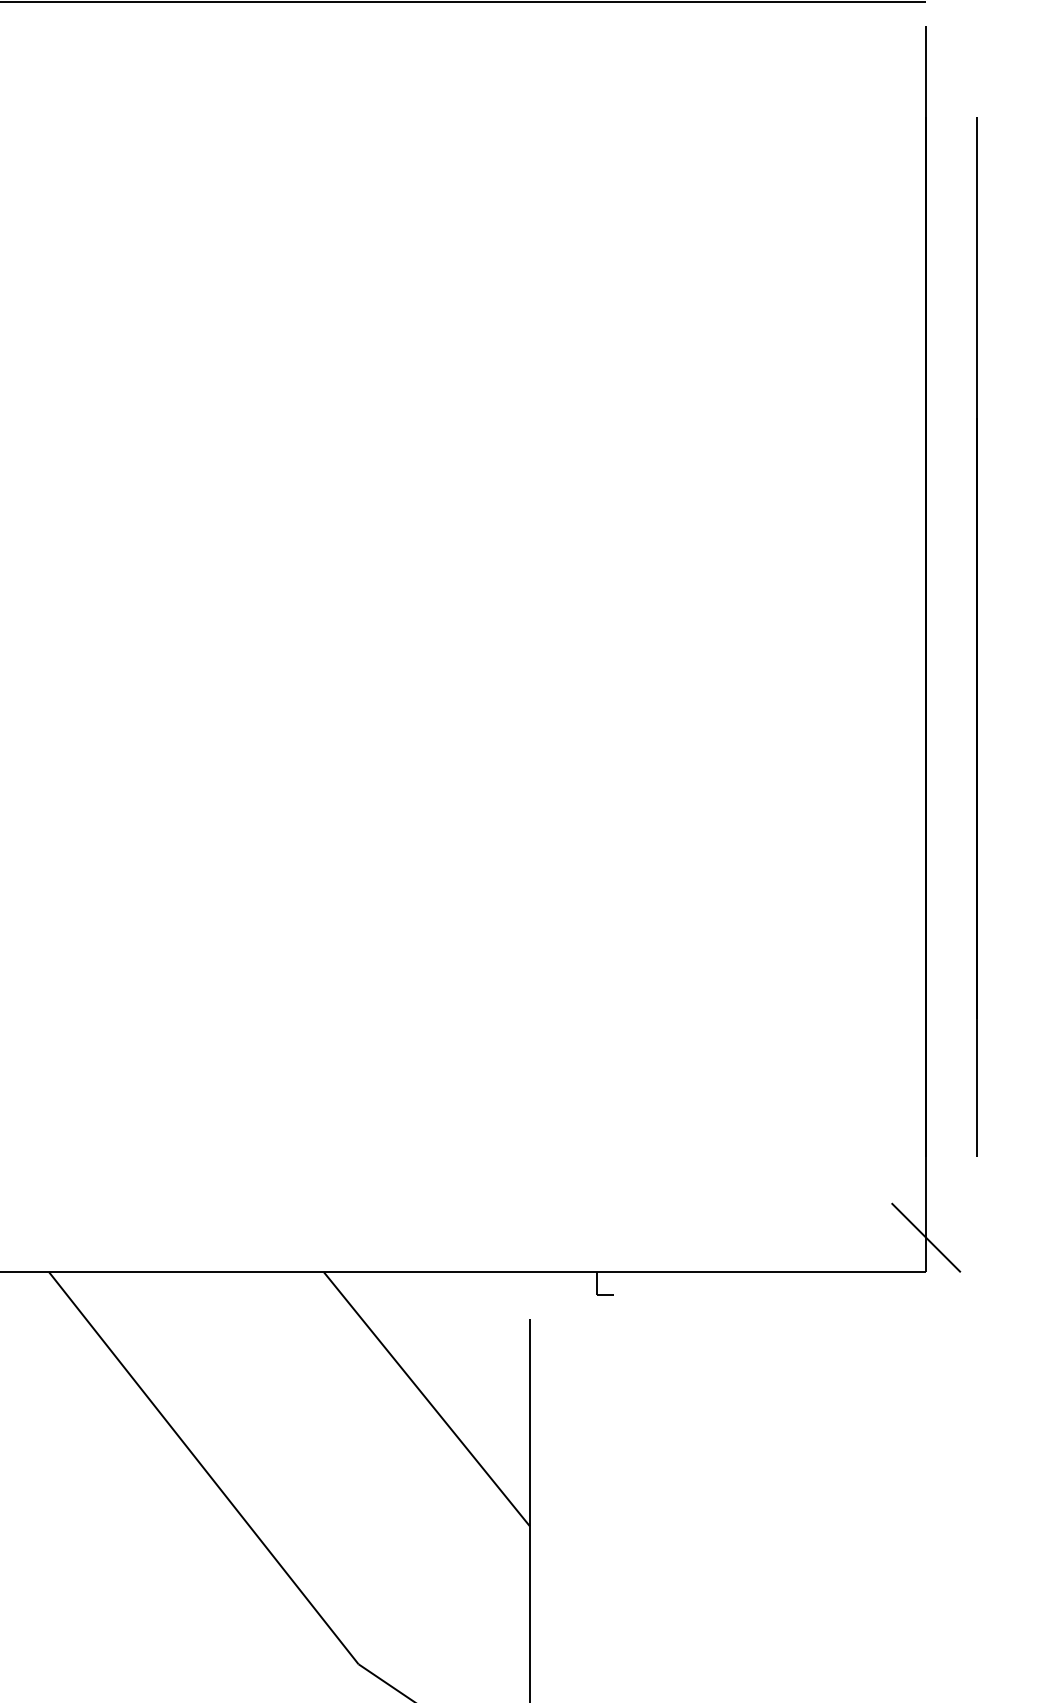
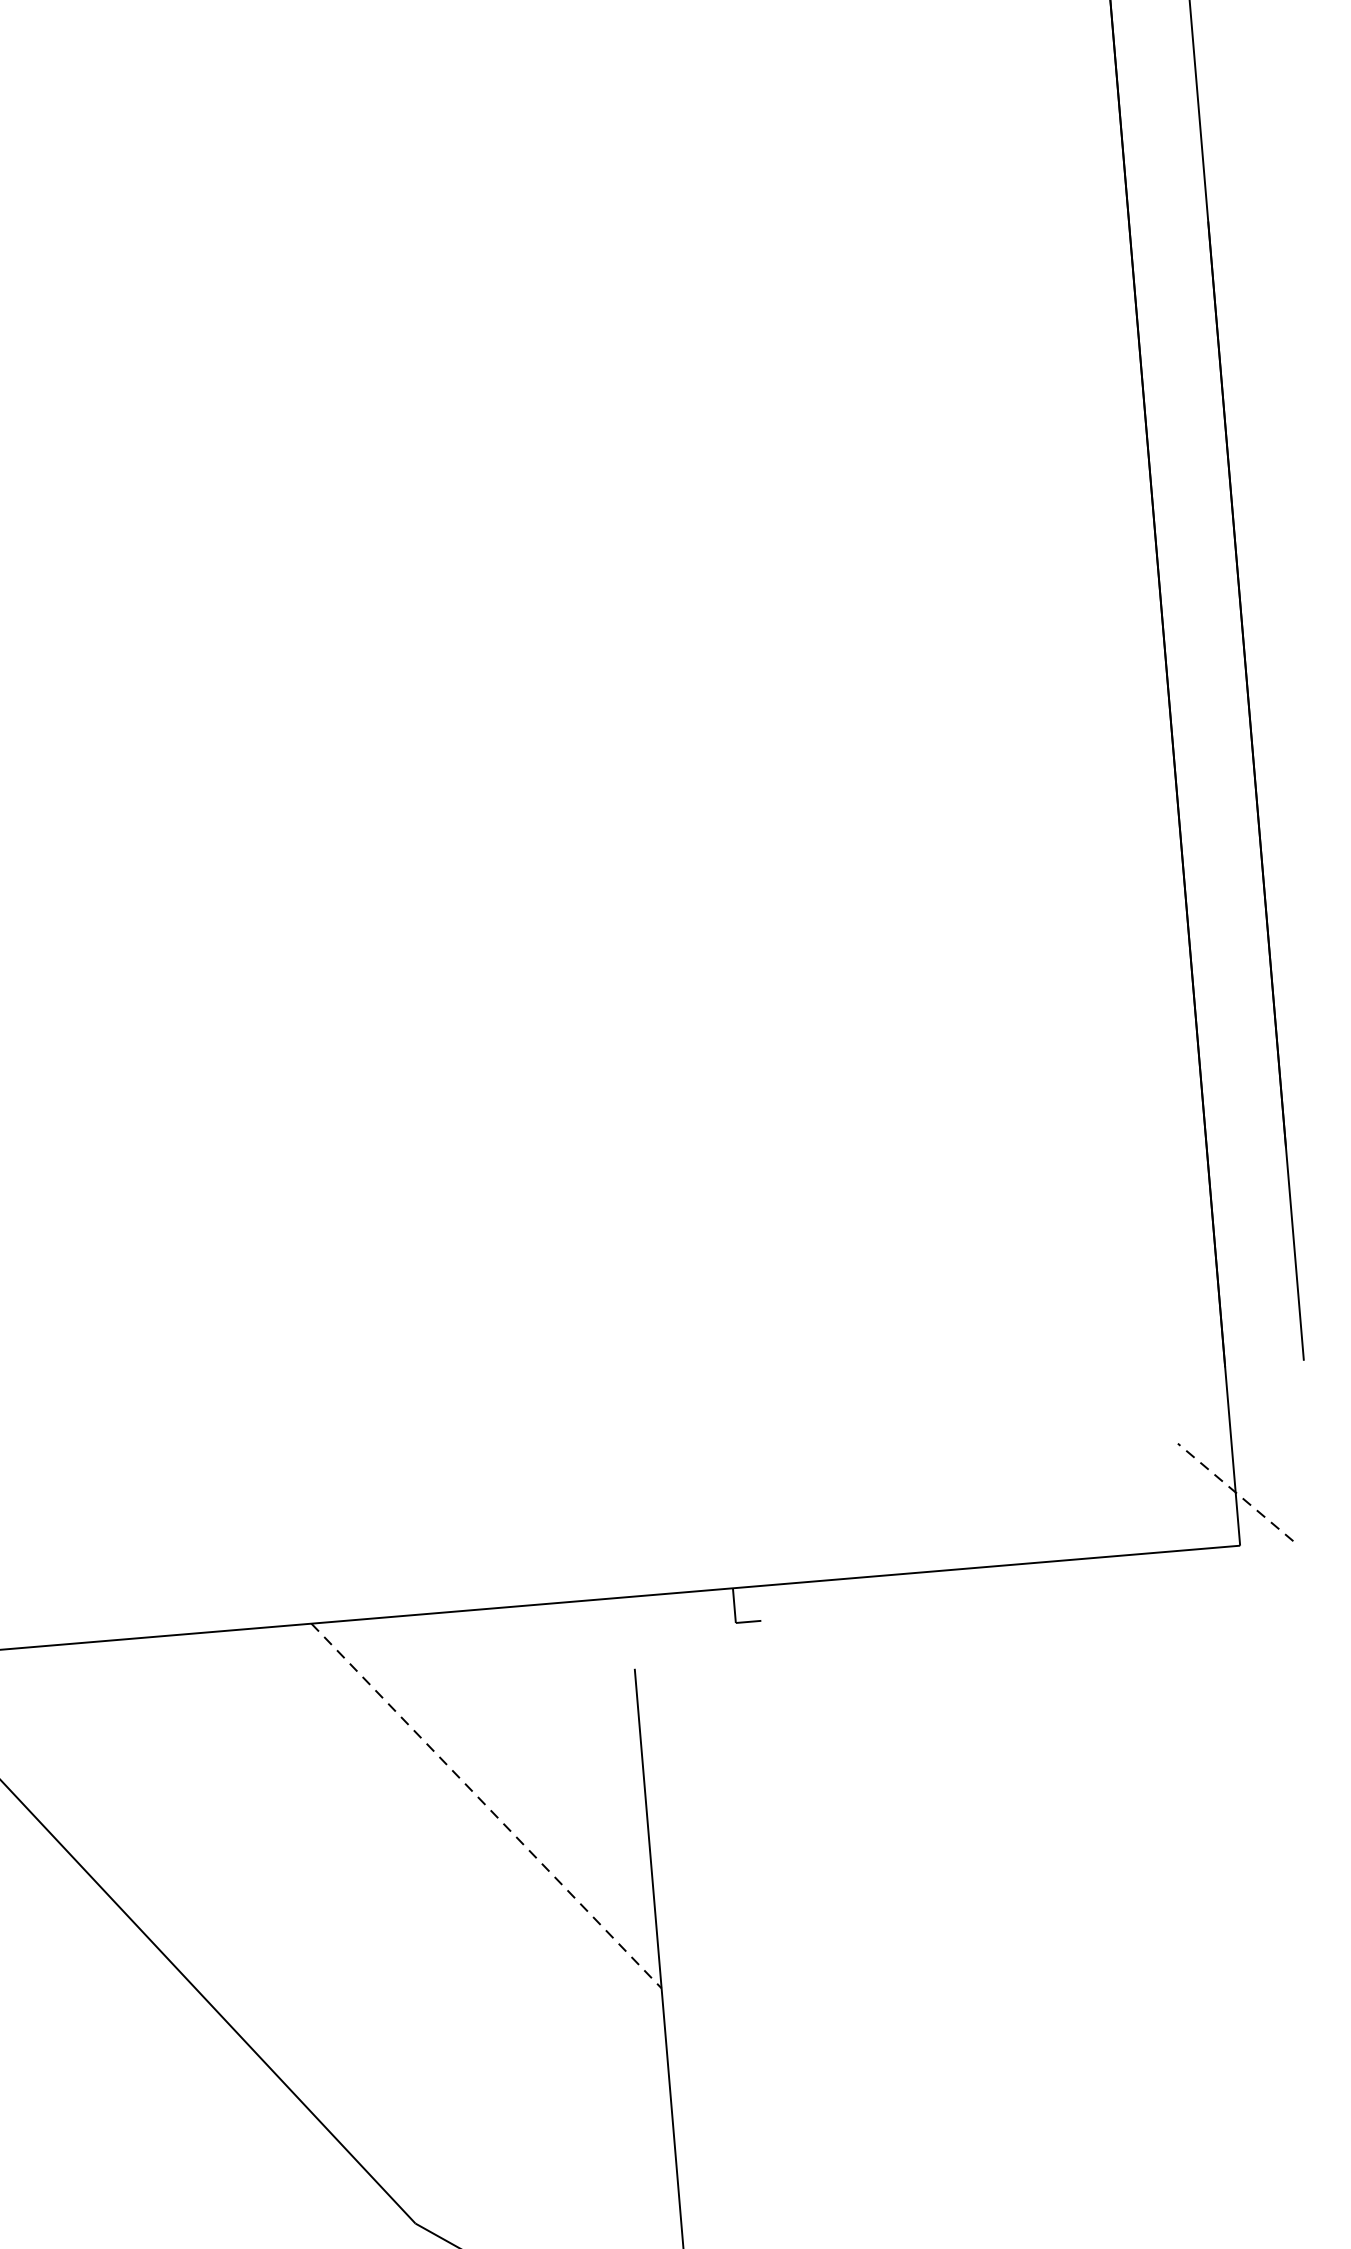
line: (926, 1237) -> (1236, 1491), solid -> dashed
line: (427, 1399) -> (487, 1806), solid -> dashed

